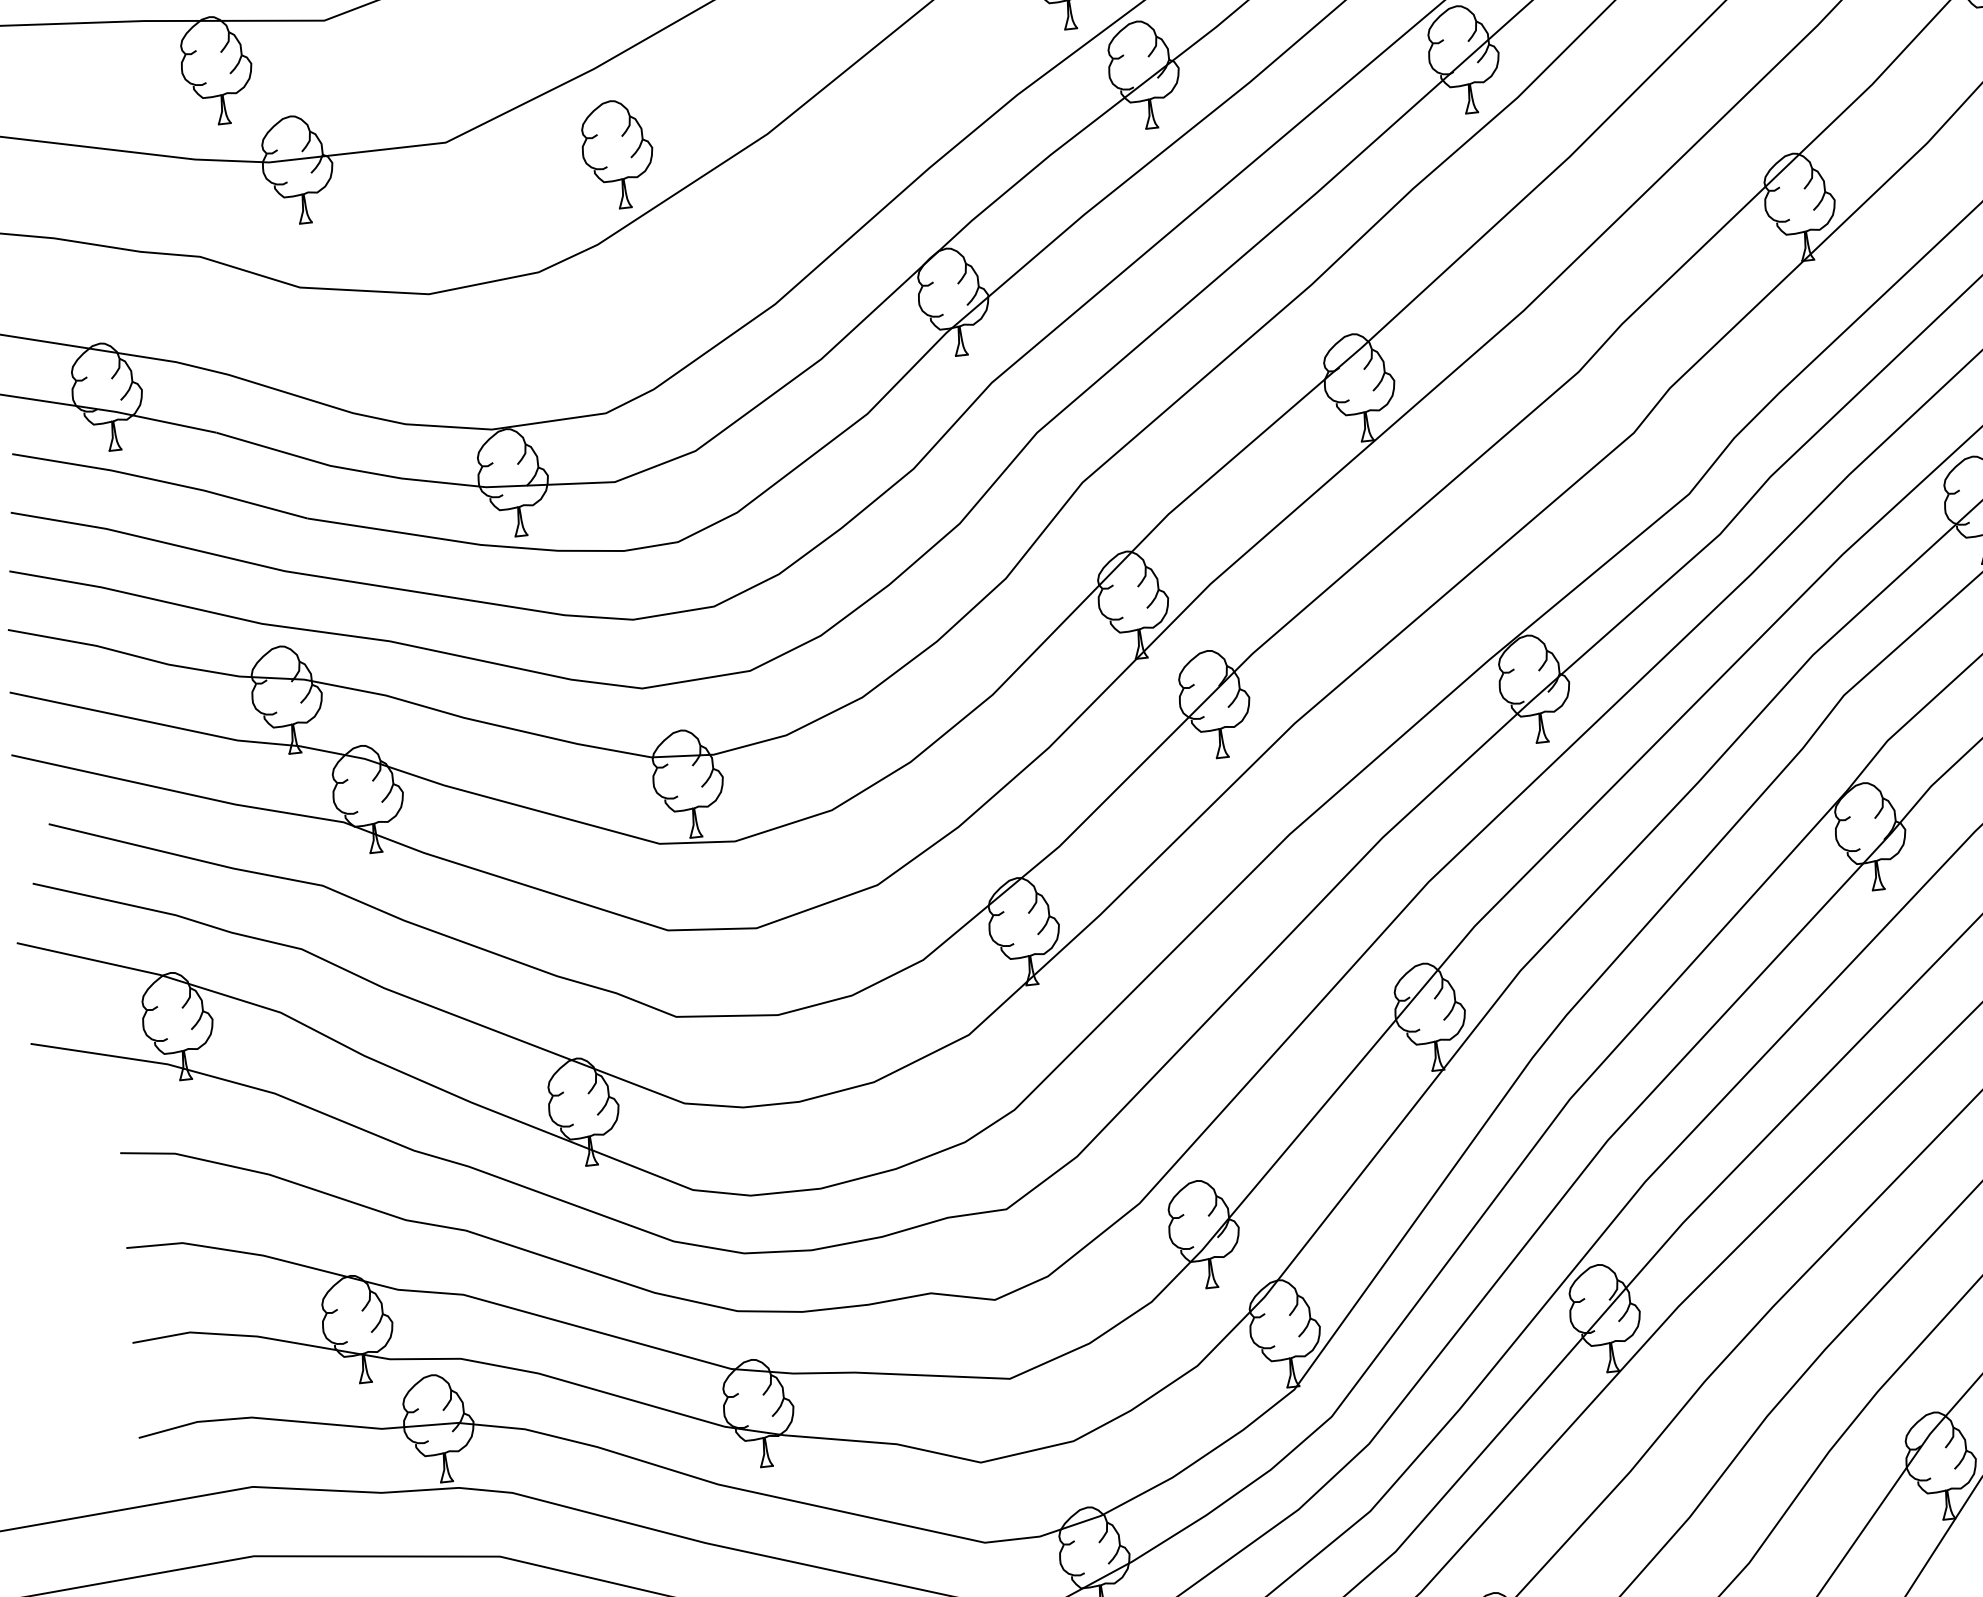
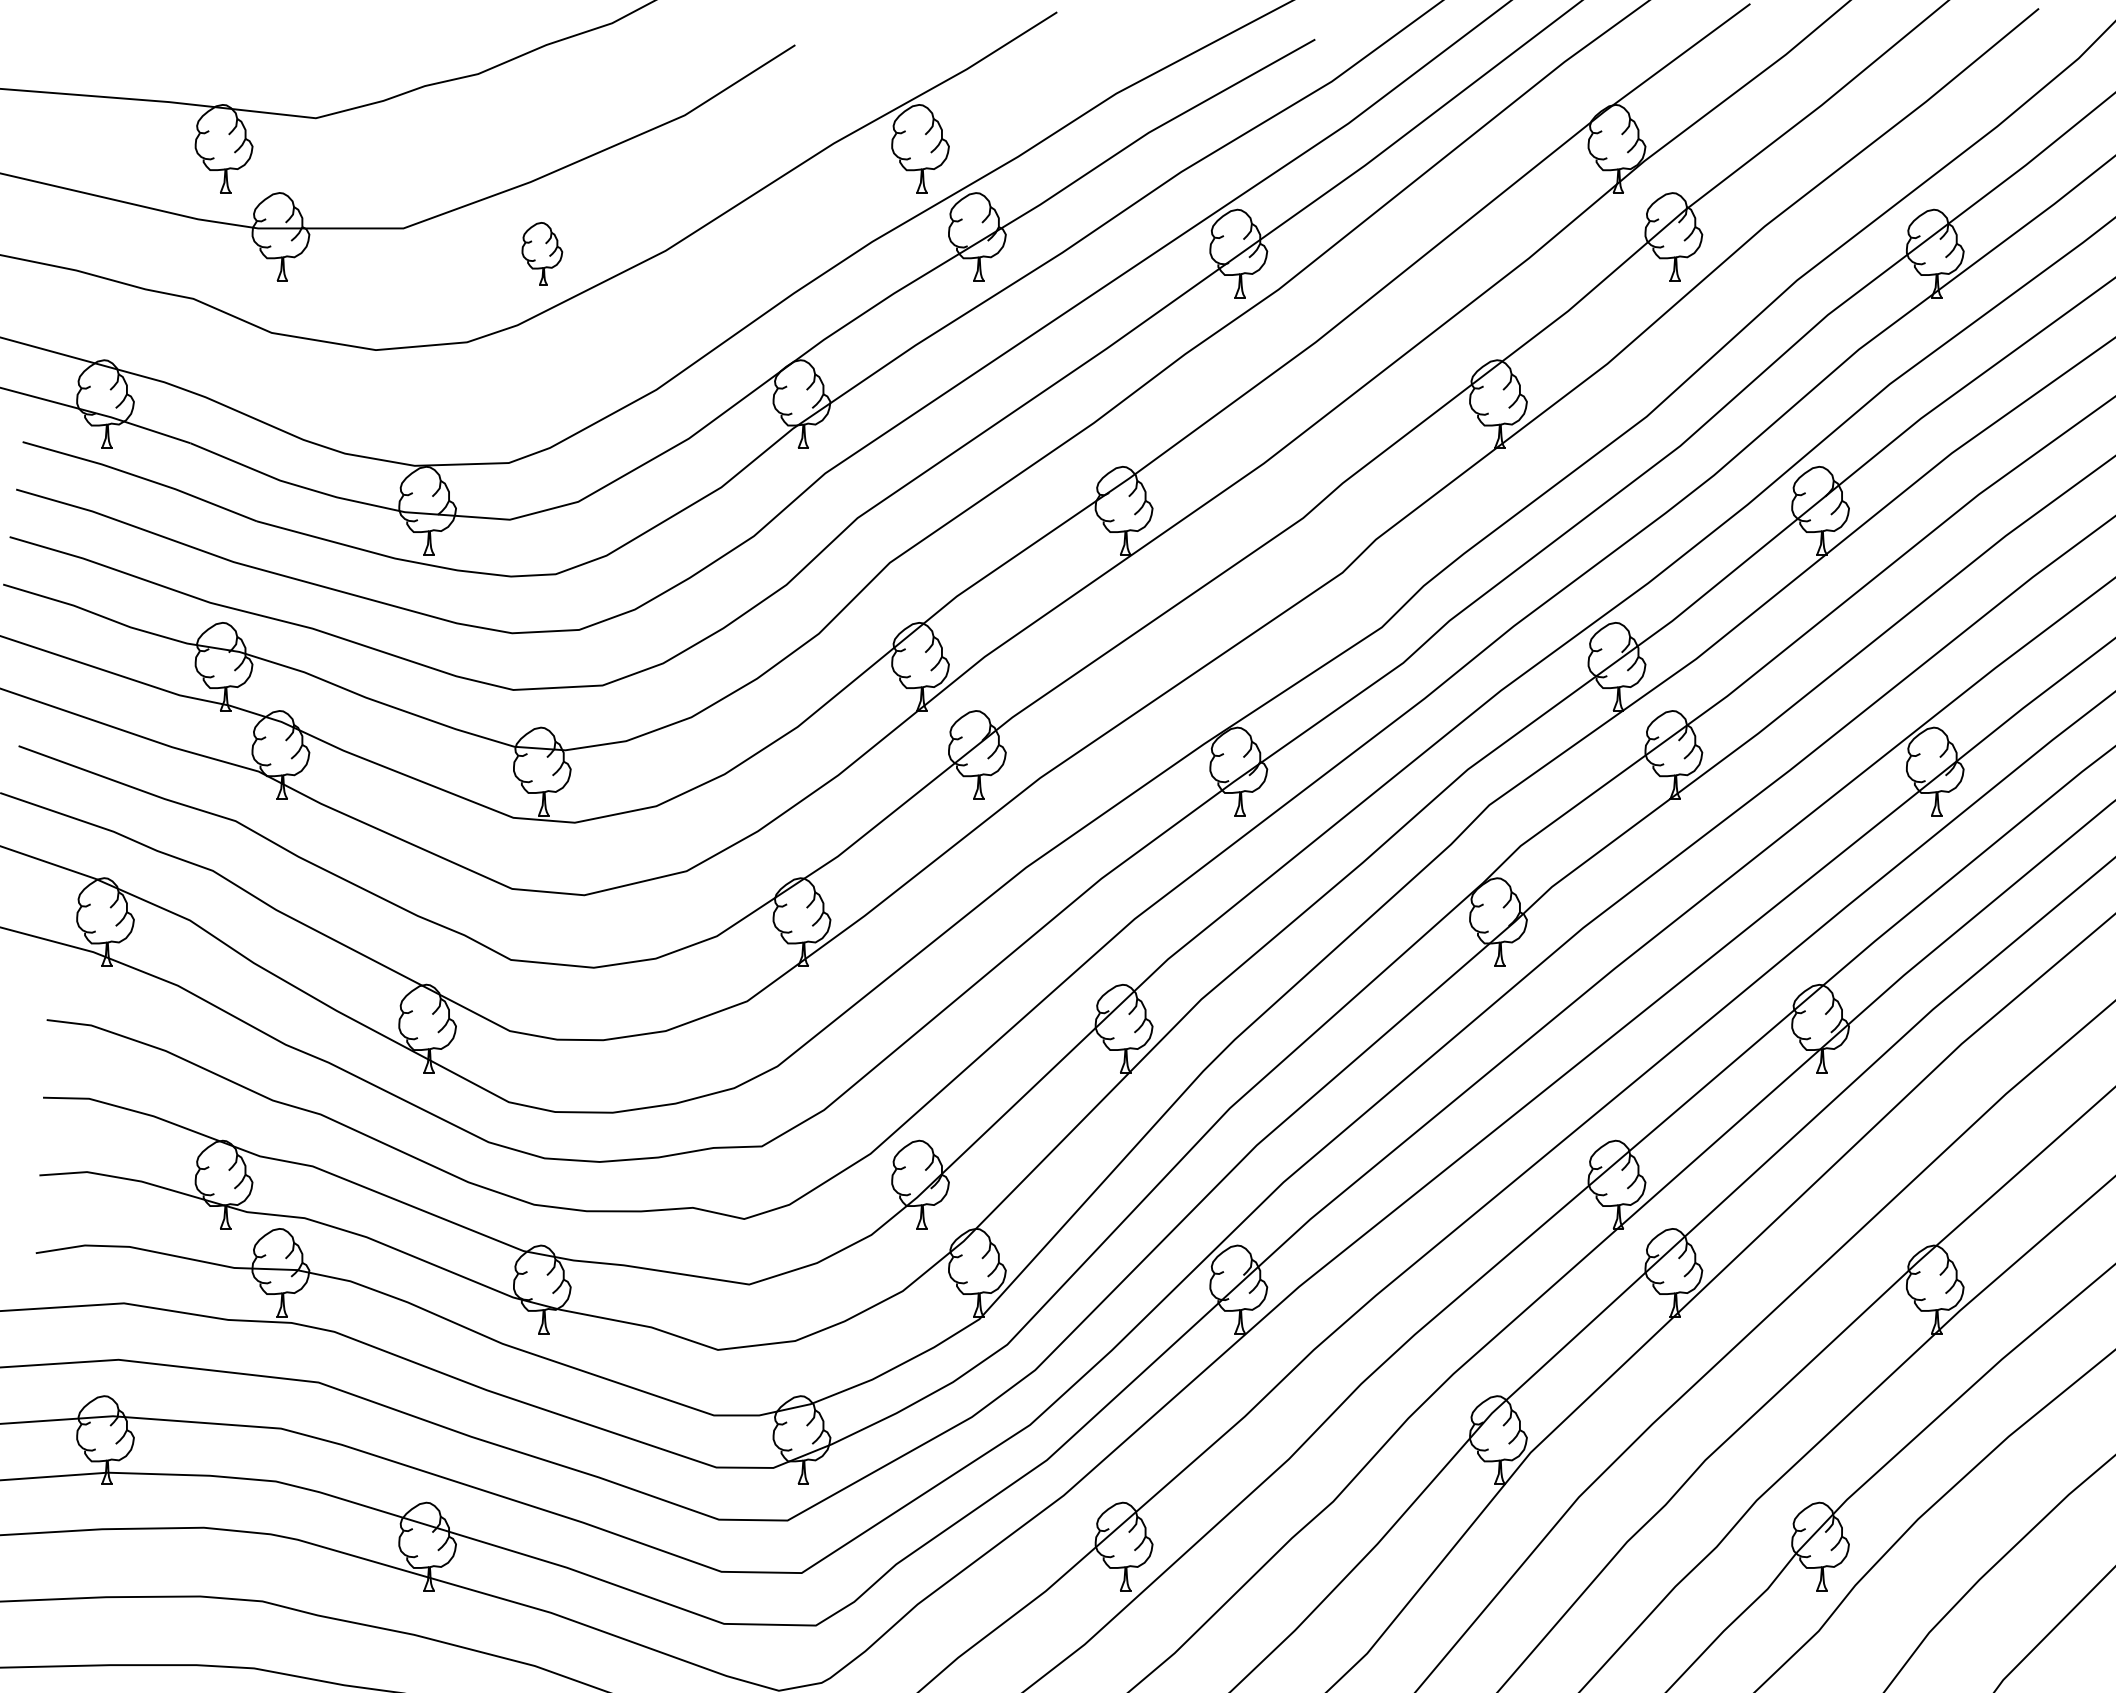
part: (618, 154) -> (542, 253), size x0.7

